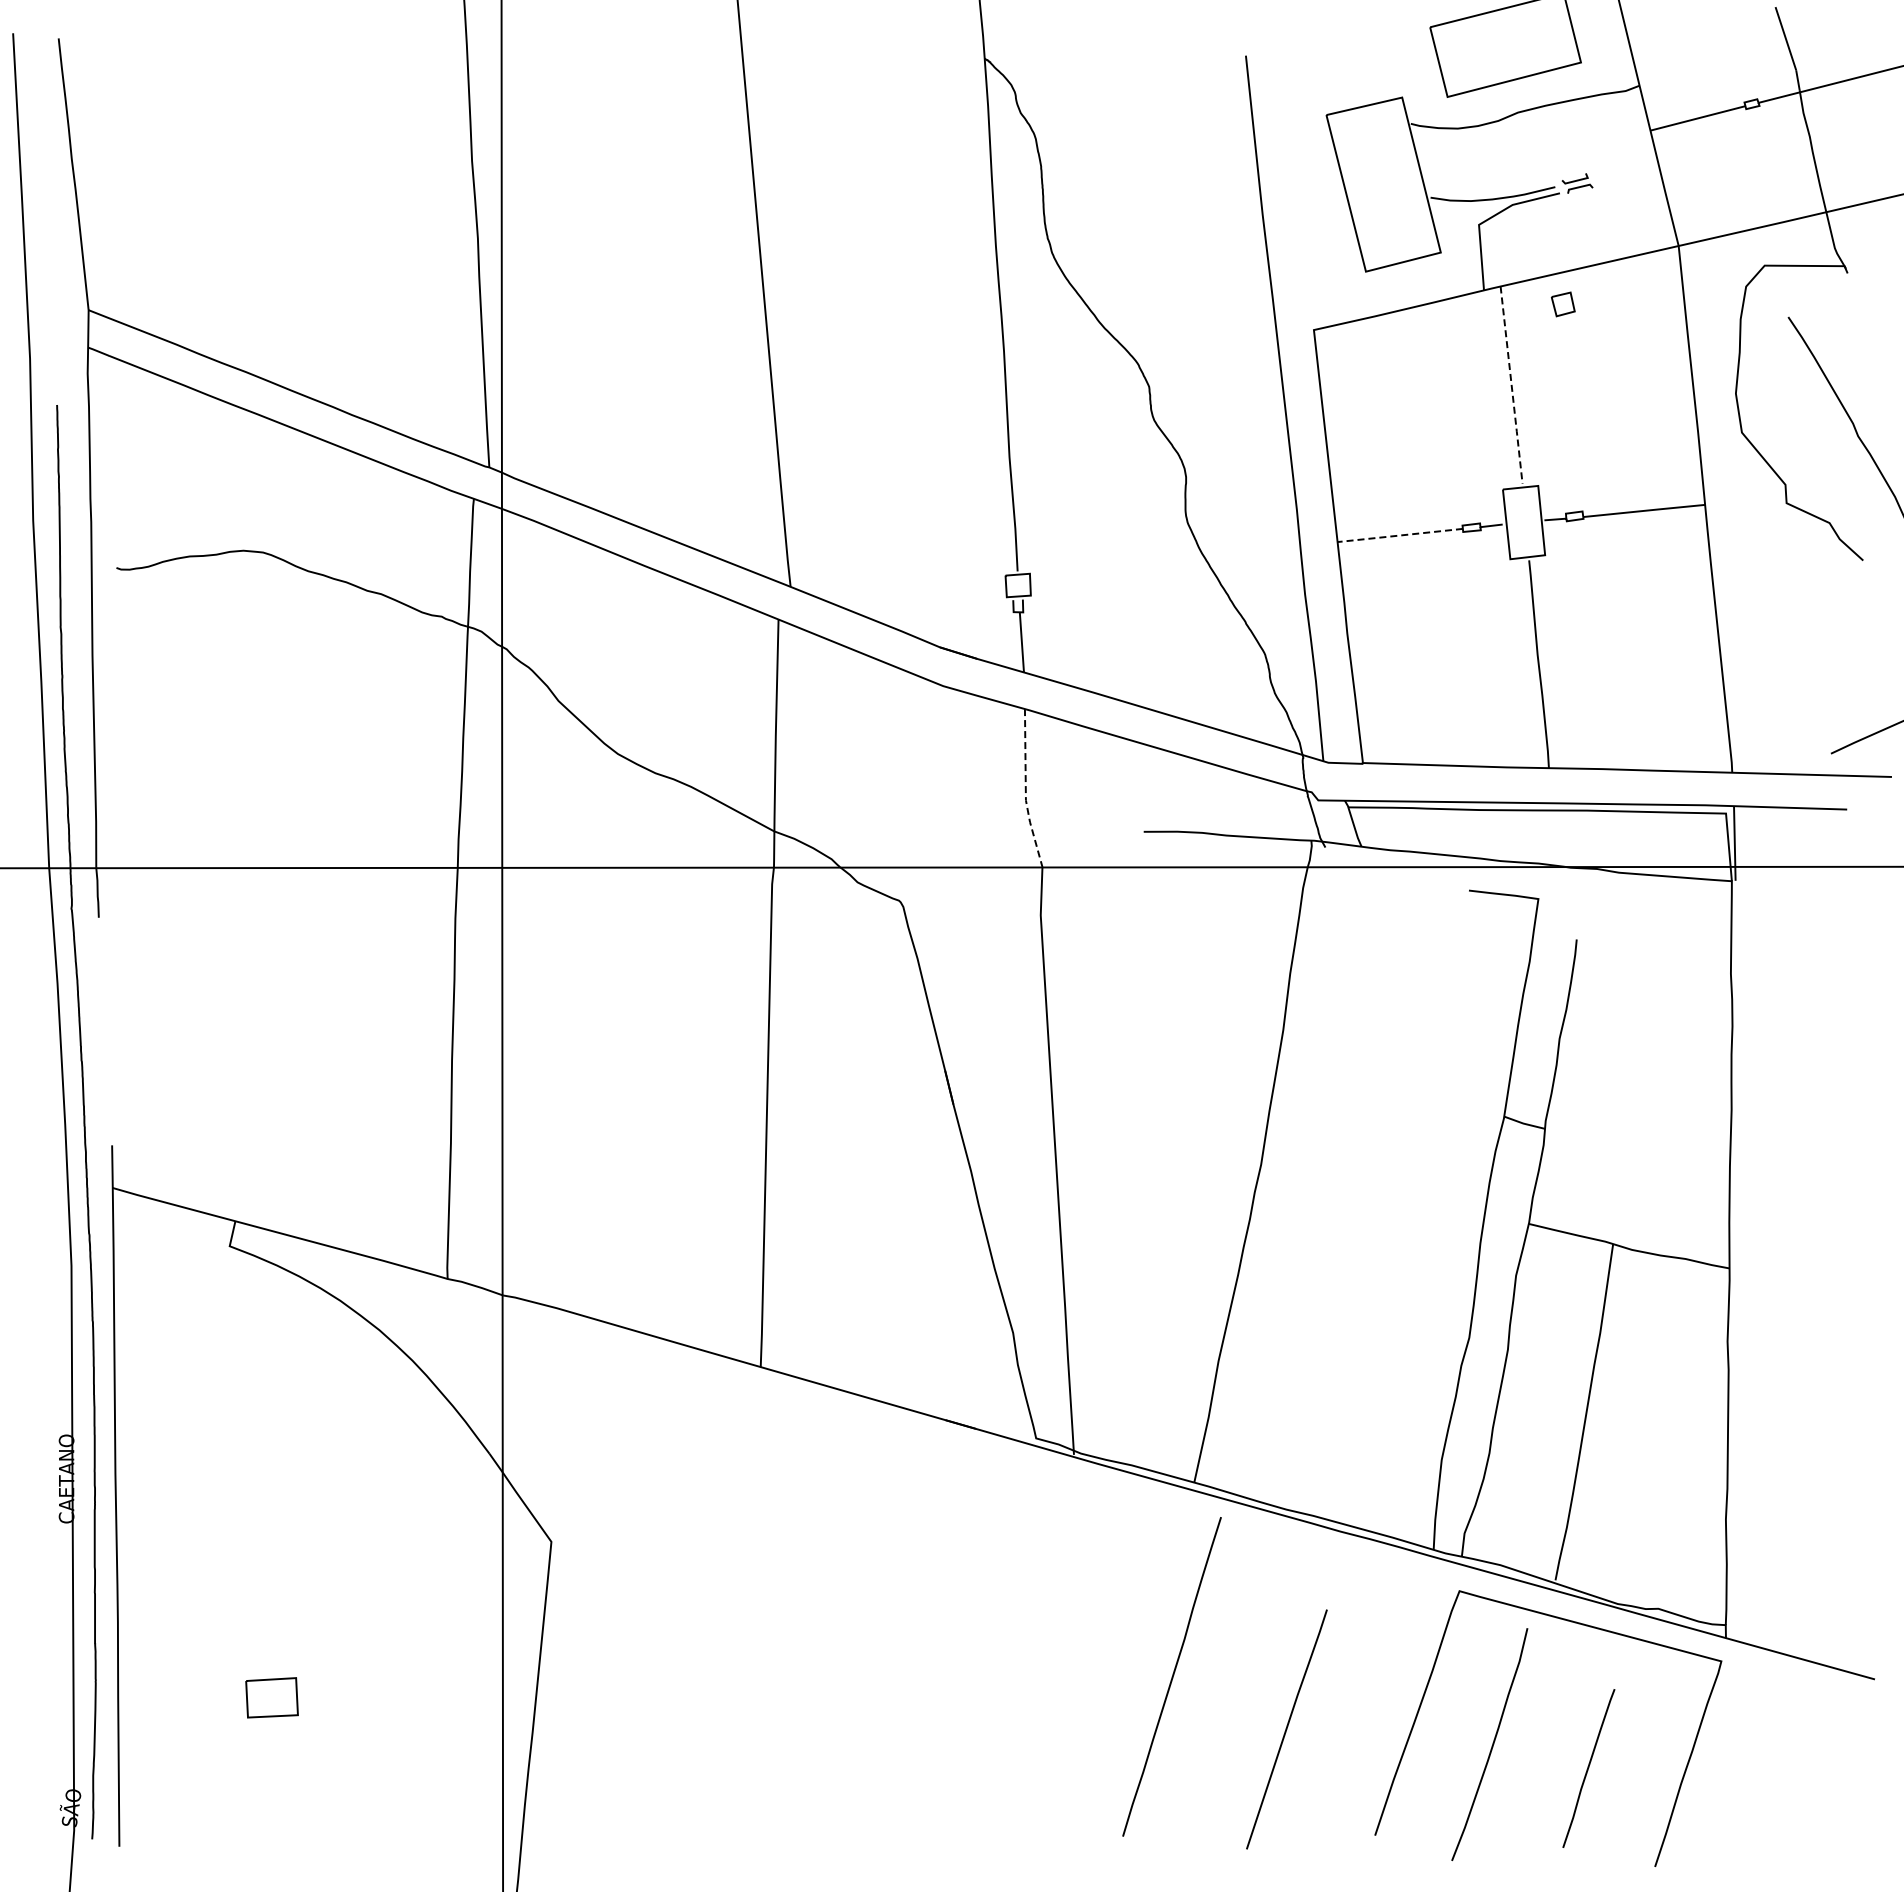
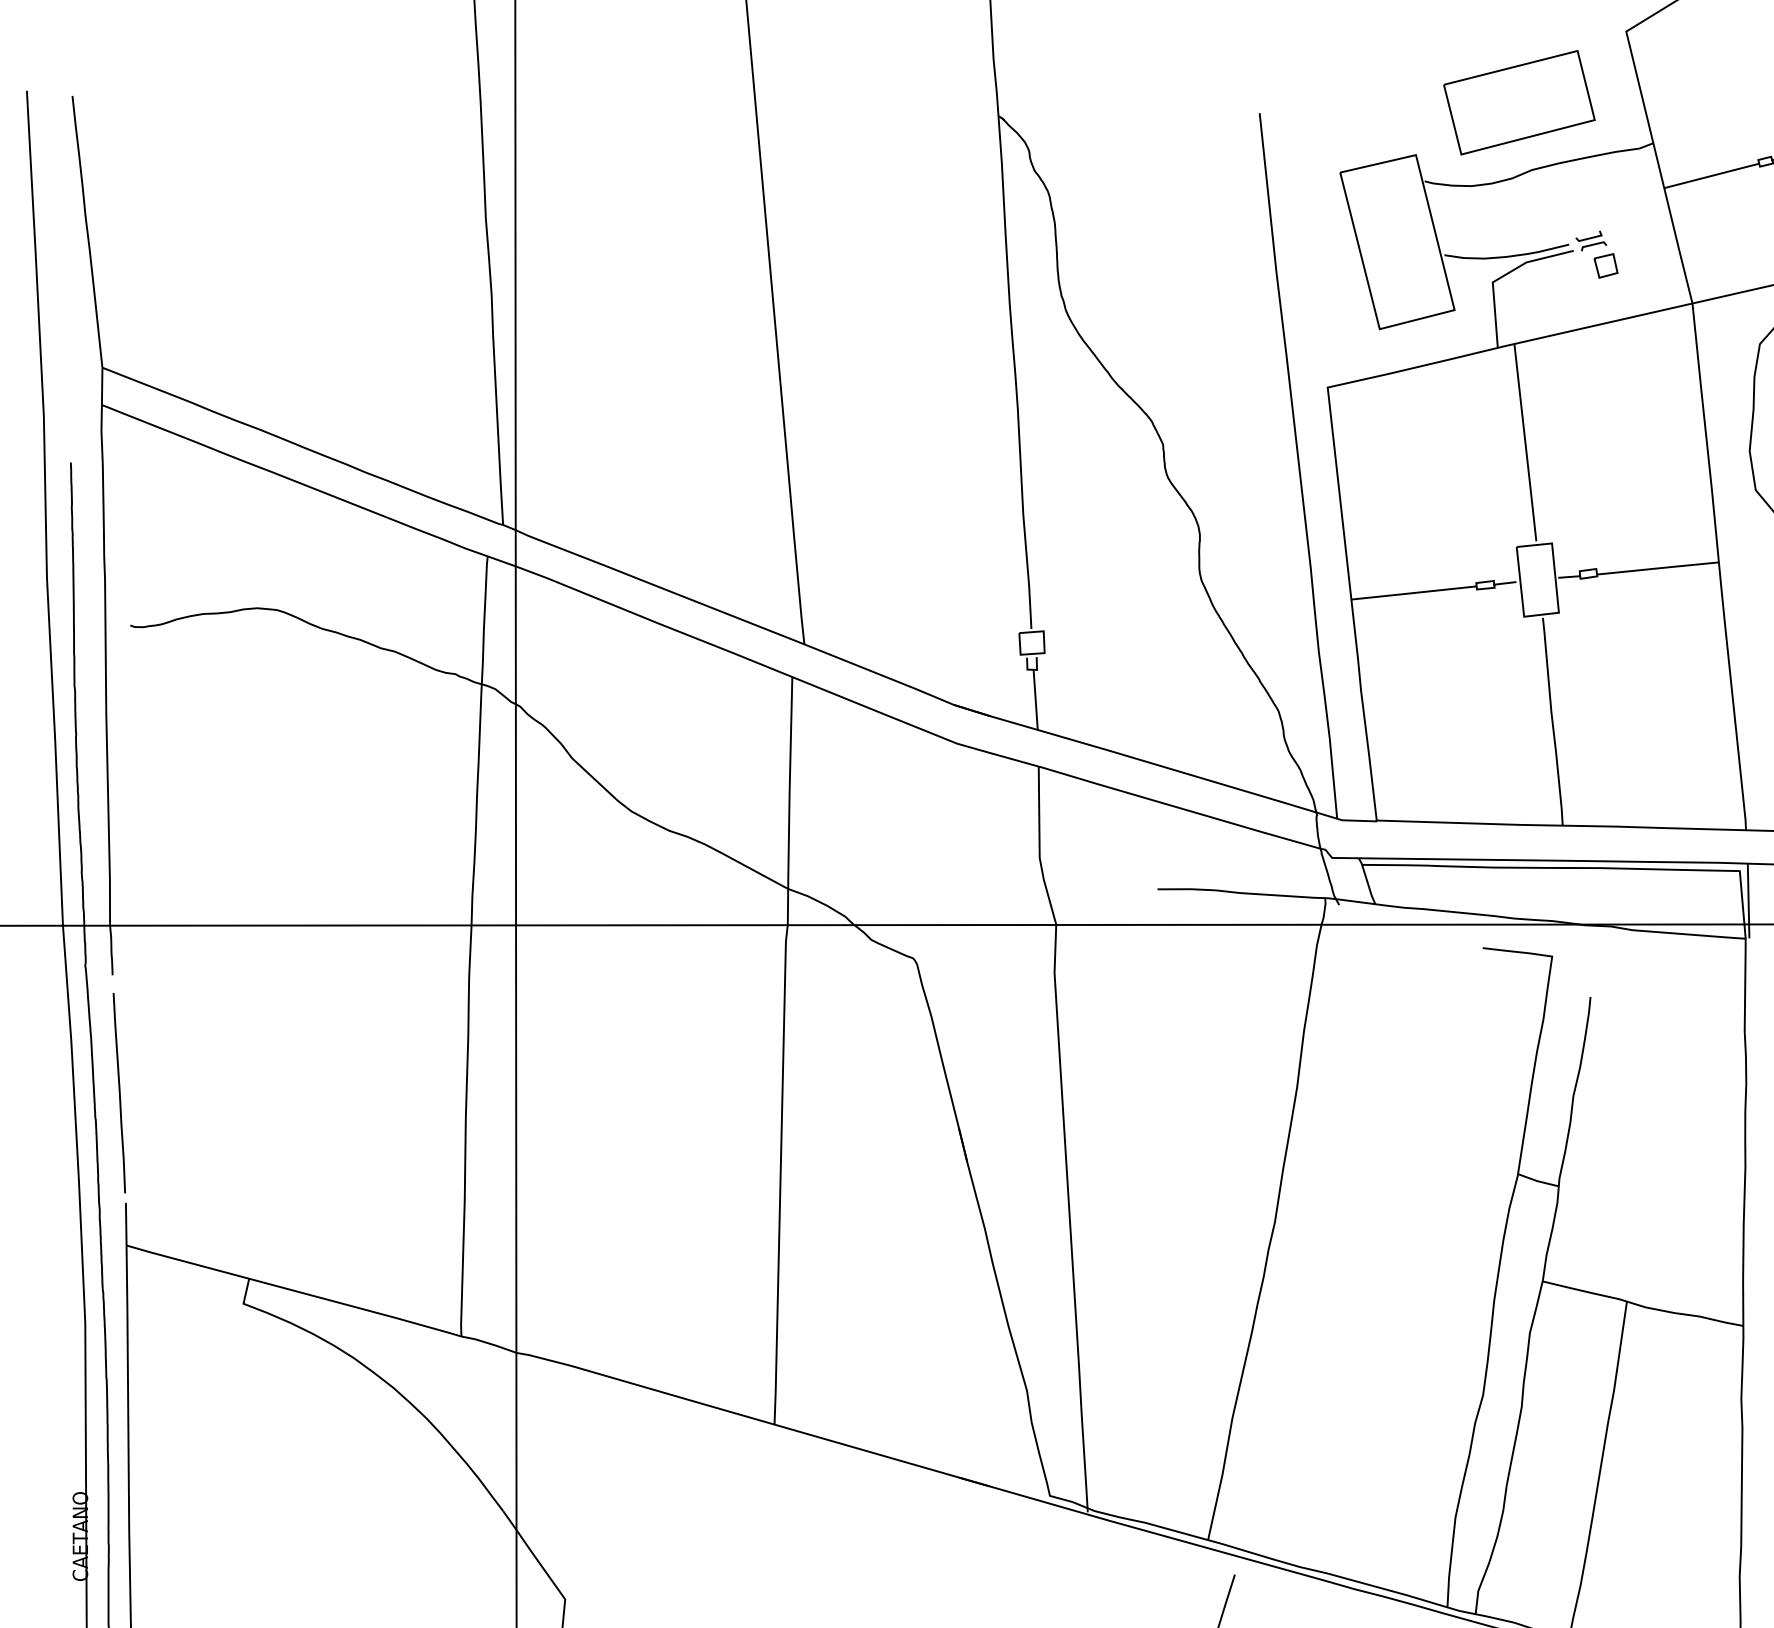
part: (1562, 304) -> (1605, 266), moved
line: (1511, 386) -> (1525, 444), dashed -> solid
line: (1399, 535) -> (1413, 593), dashed -> solid
line: (1025, 790) -> (1039, 848), dashed -> solid
line: (105, 1035) -> (119, 1093), added

